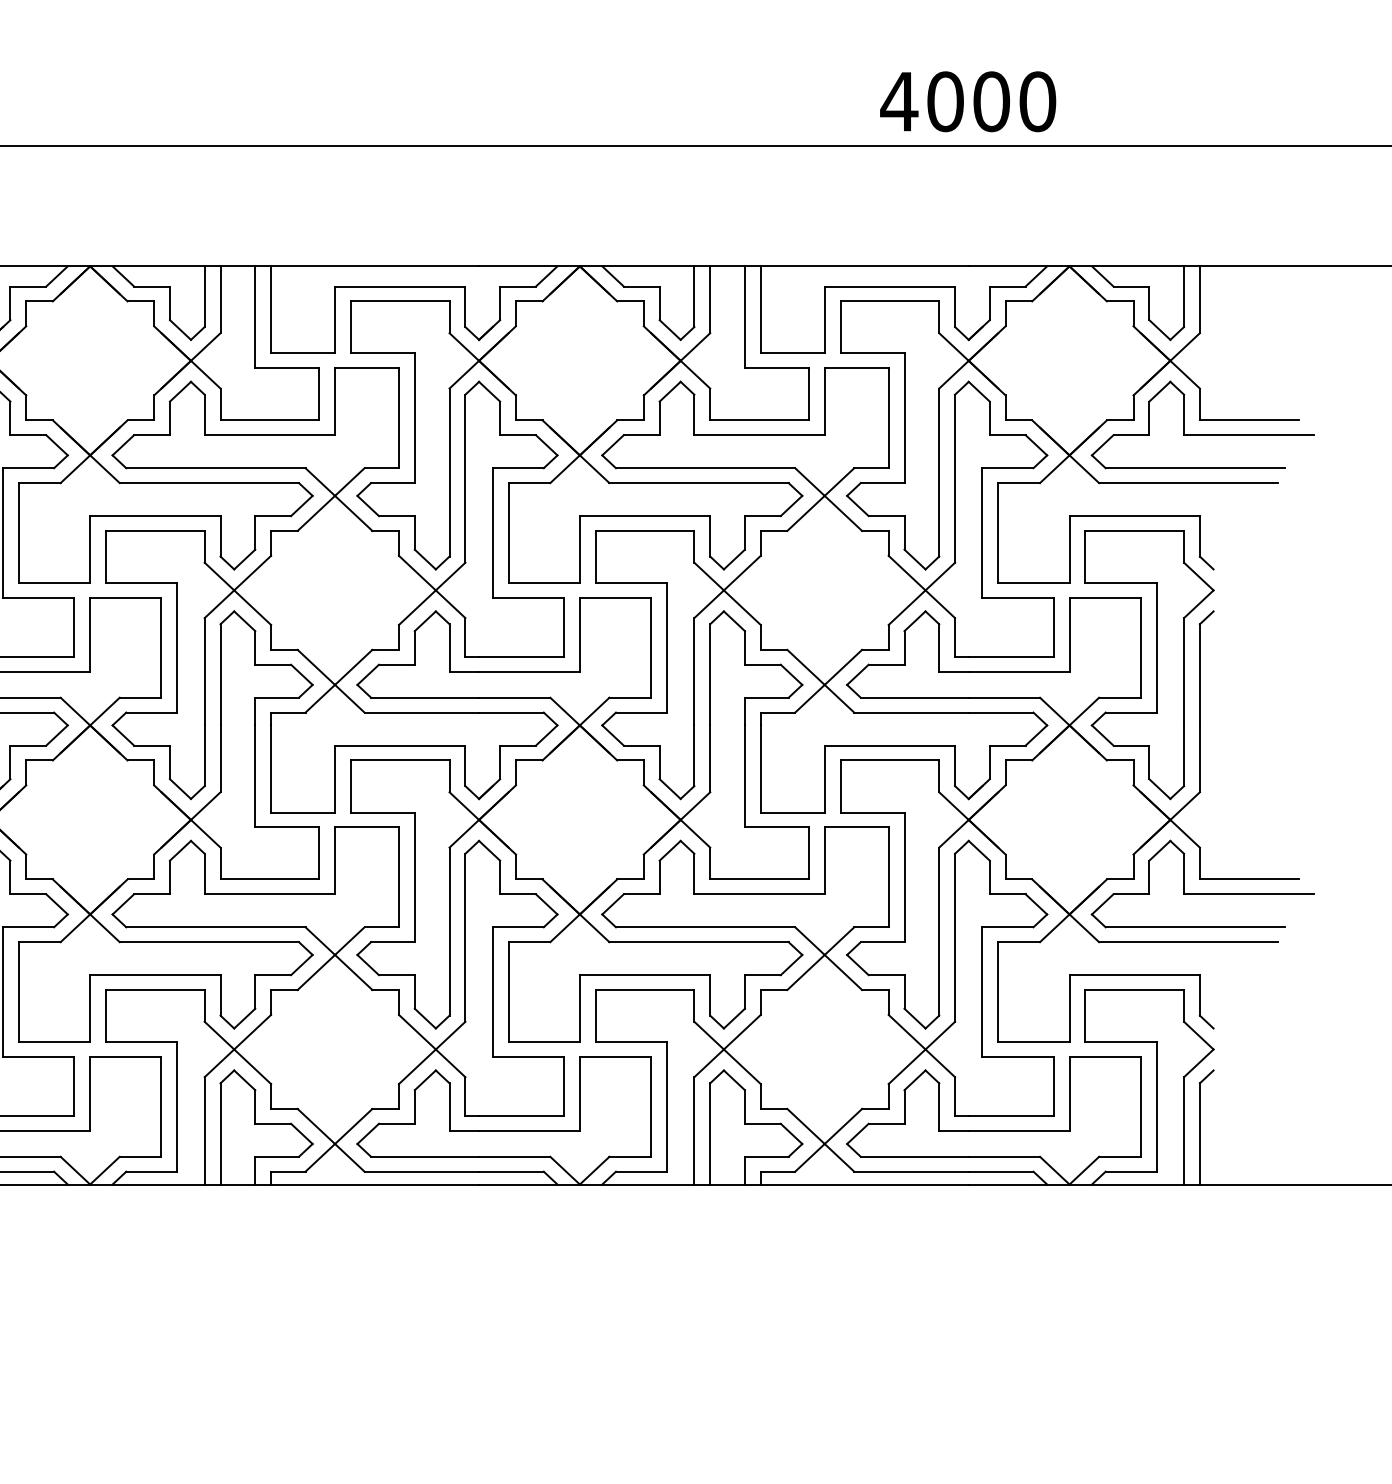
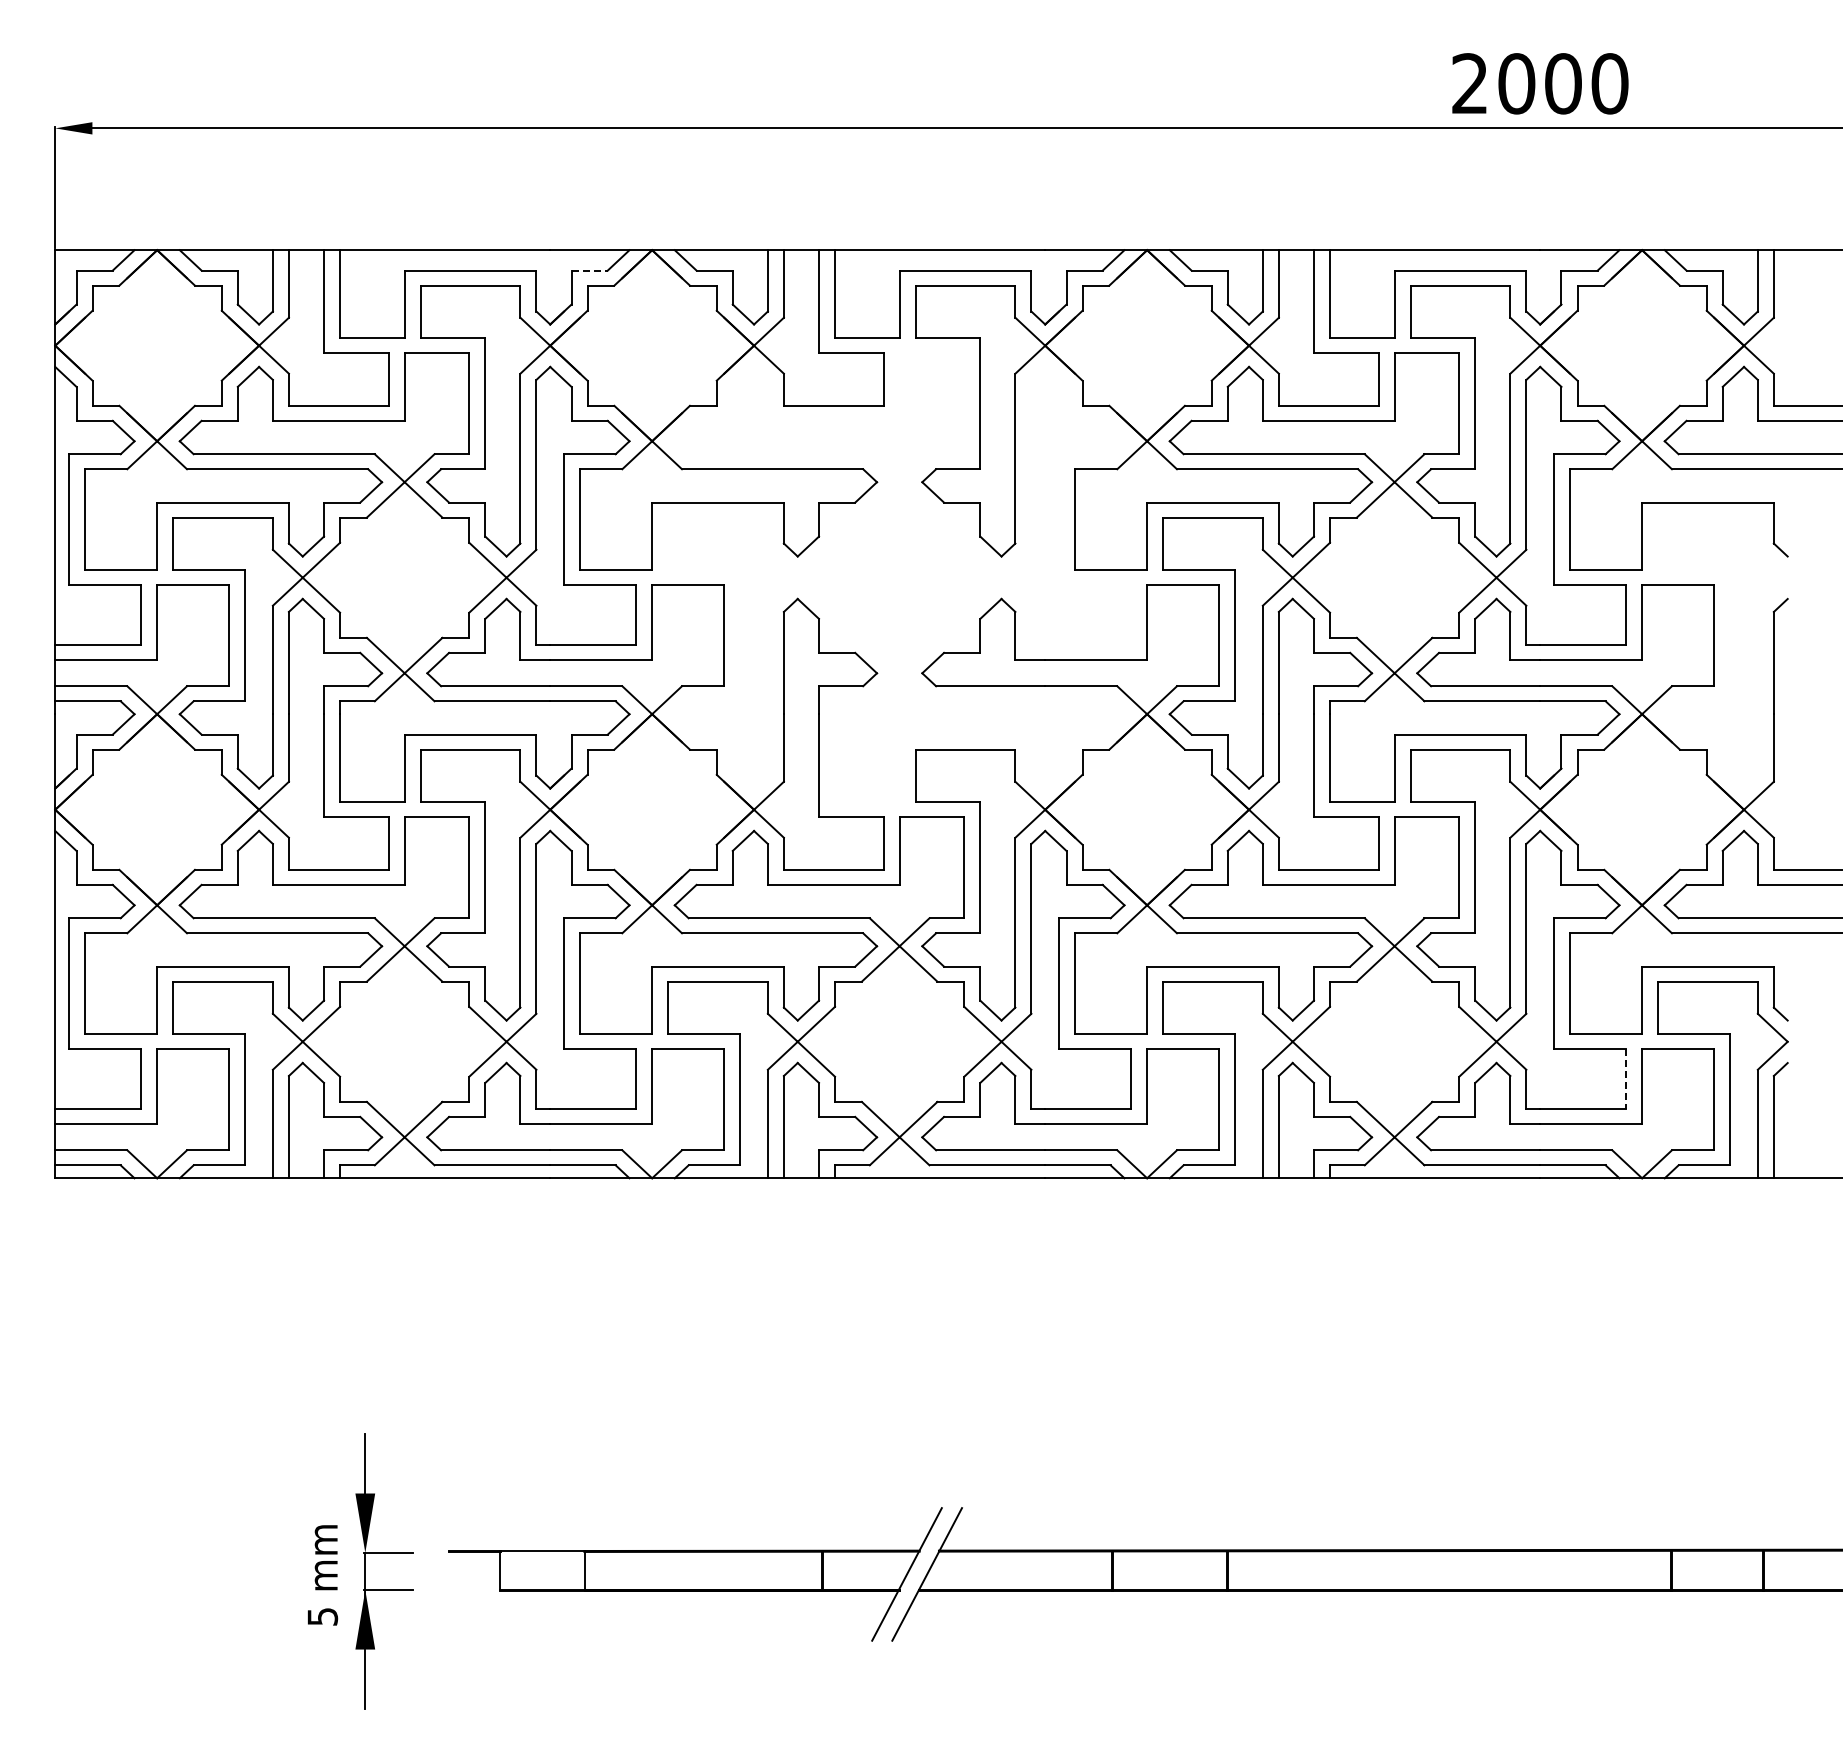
text: (898, 101) -> (1469, 83), 4000 -> 2000
line: (29, 286) -> (590, 270), solid -> dashed
part: (334, 590) -> (899, 577), removed
part: (1156, 665) -> (1729, 653), removed
line: (1054, 1086) -> (1626, 1079), solid -> dashed

